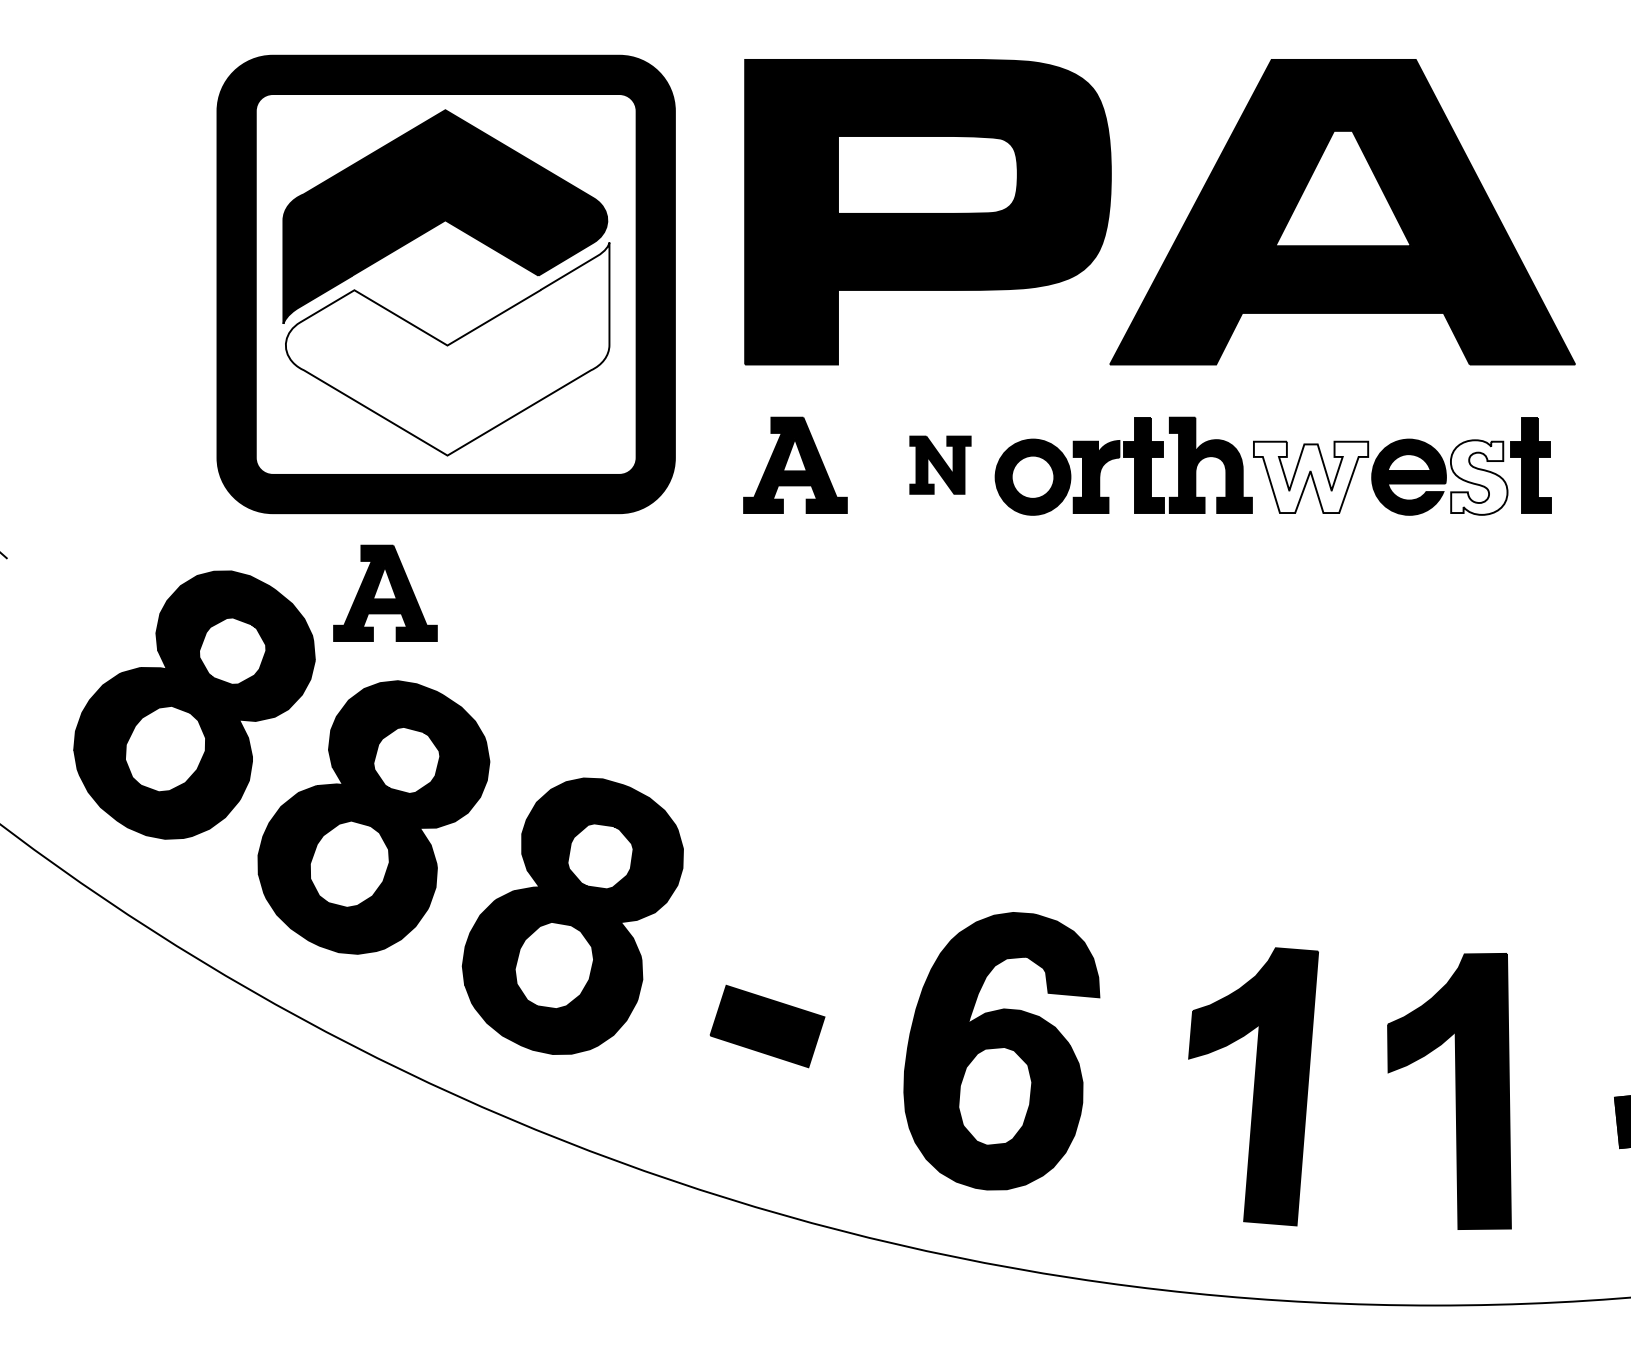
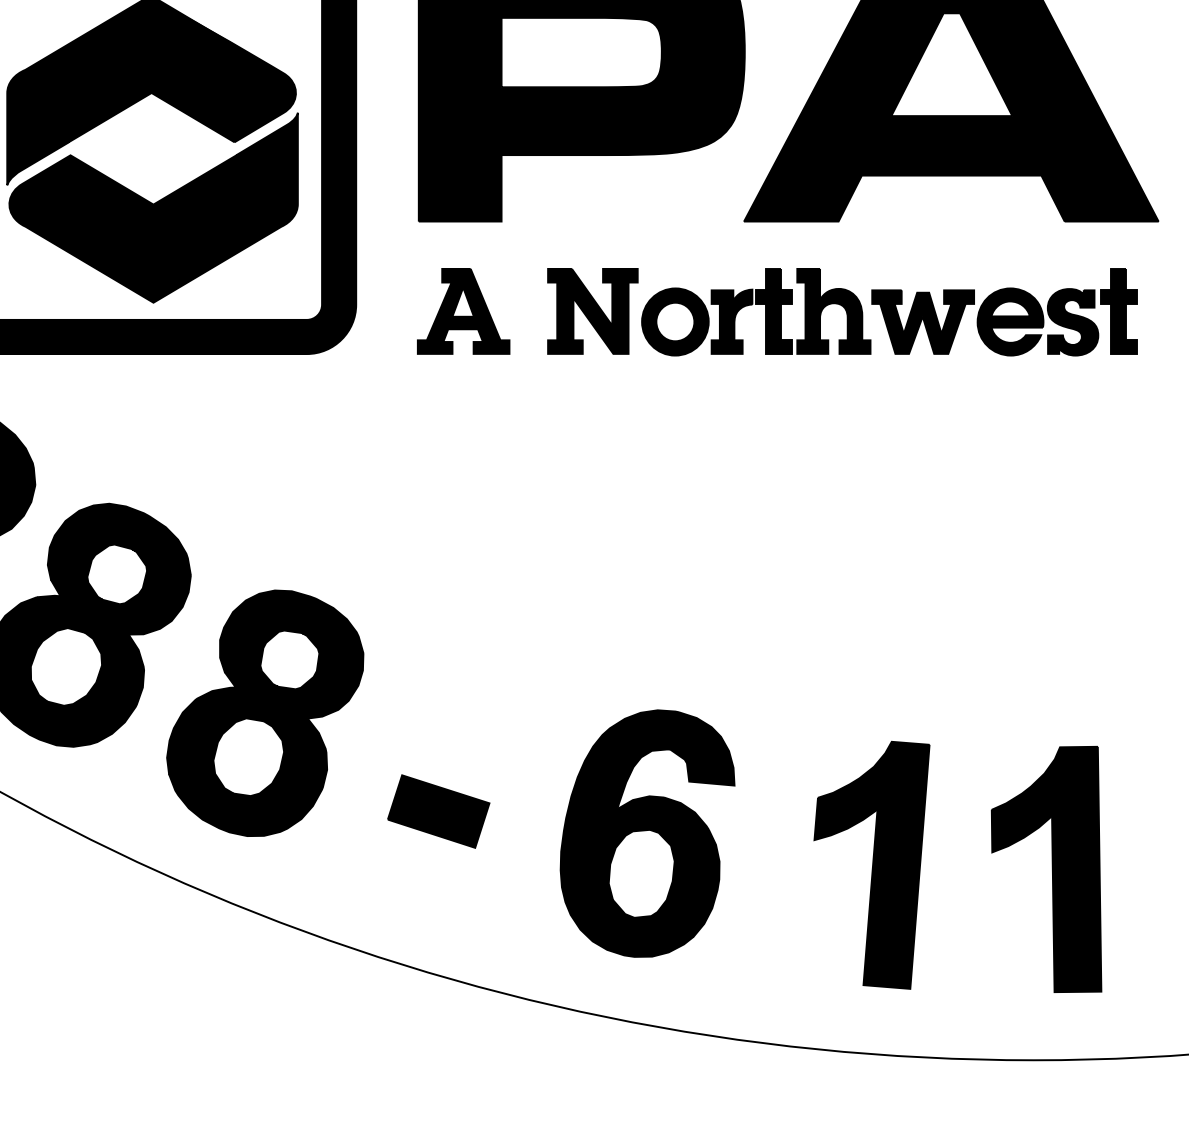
fill: (447, 348) -> (153, 207), added
part: (940, 464) -> (592, 310), size x1.67
fill: (1310, 477) -> (922, 322), added
fill: (1478, 477) -> (1072, 322), added
part: (385, 592) -> (98, 424), removed

